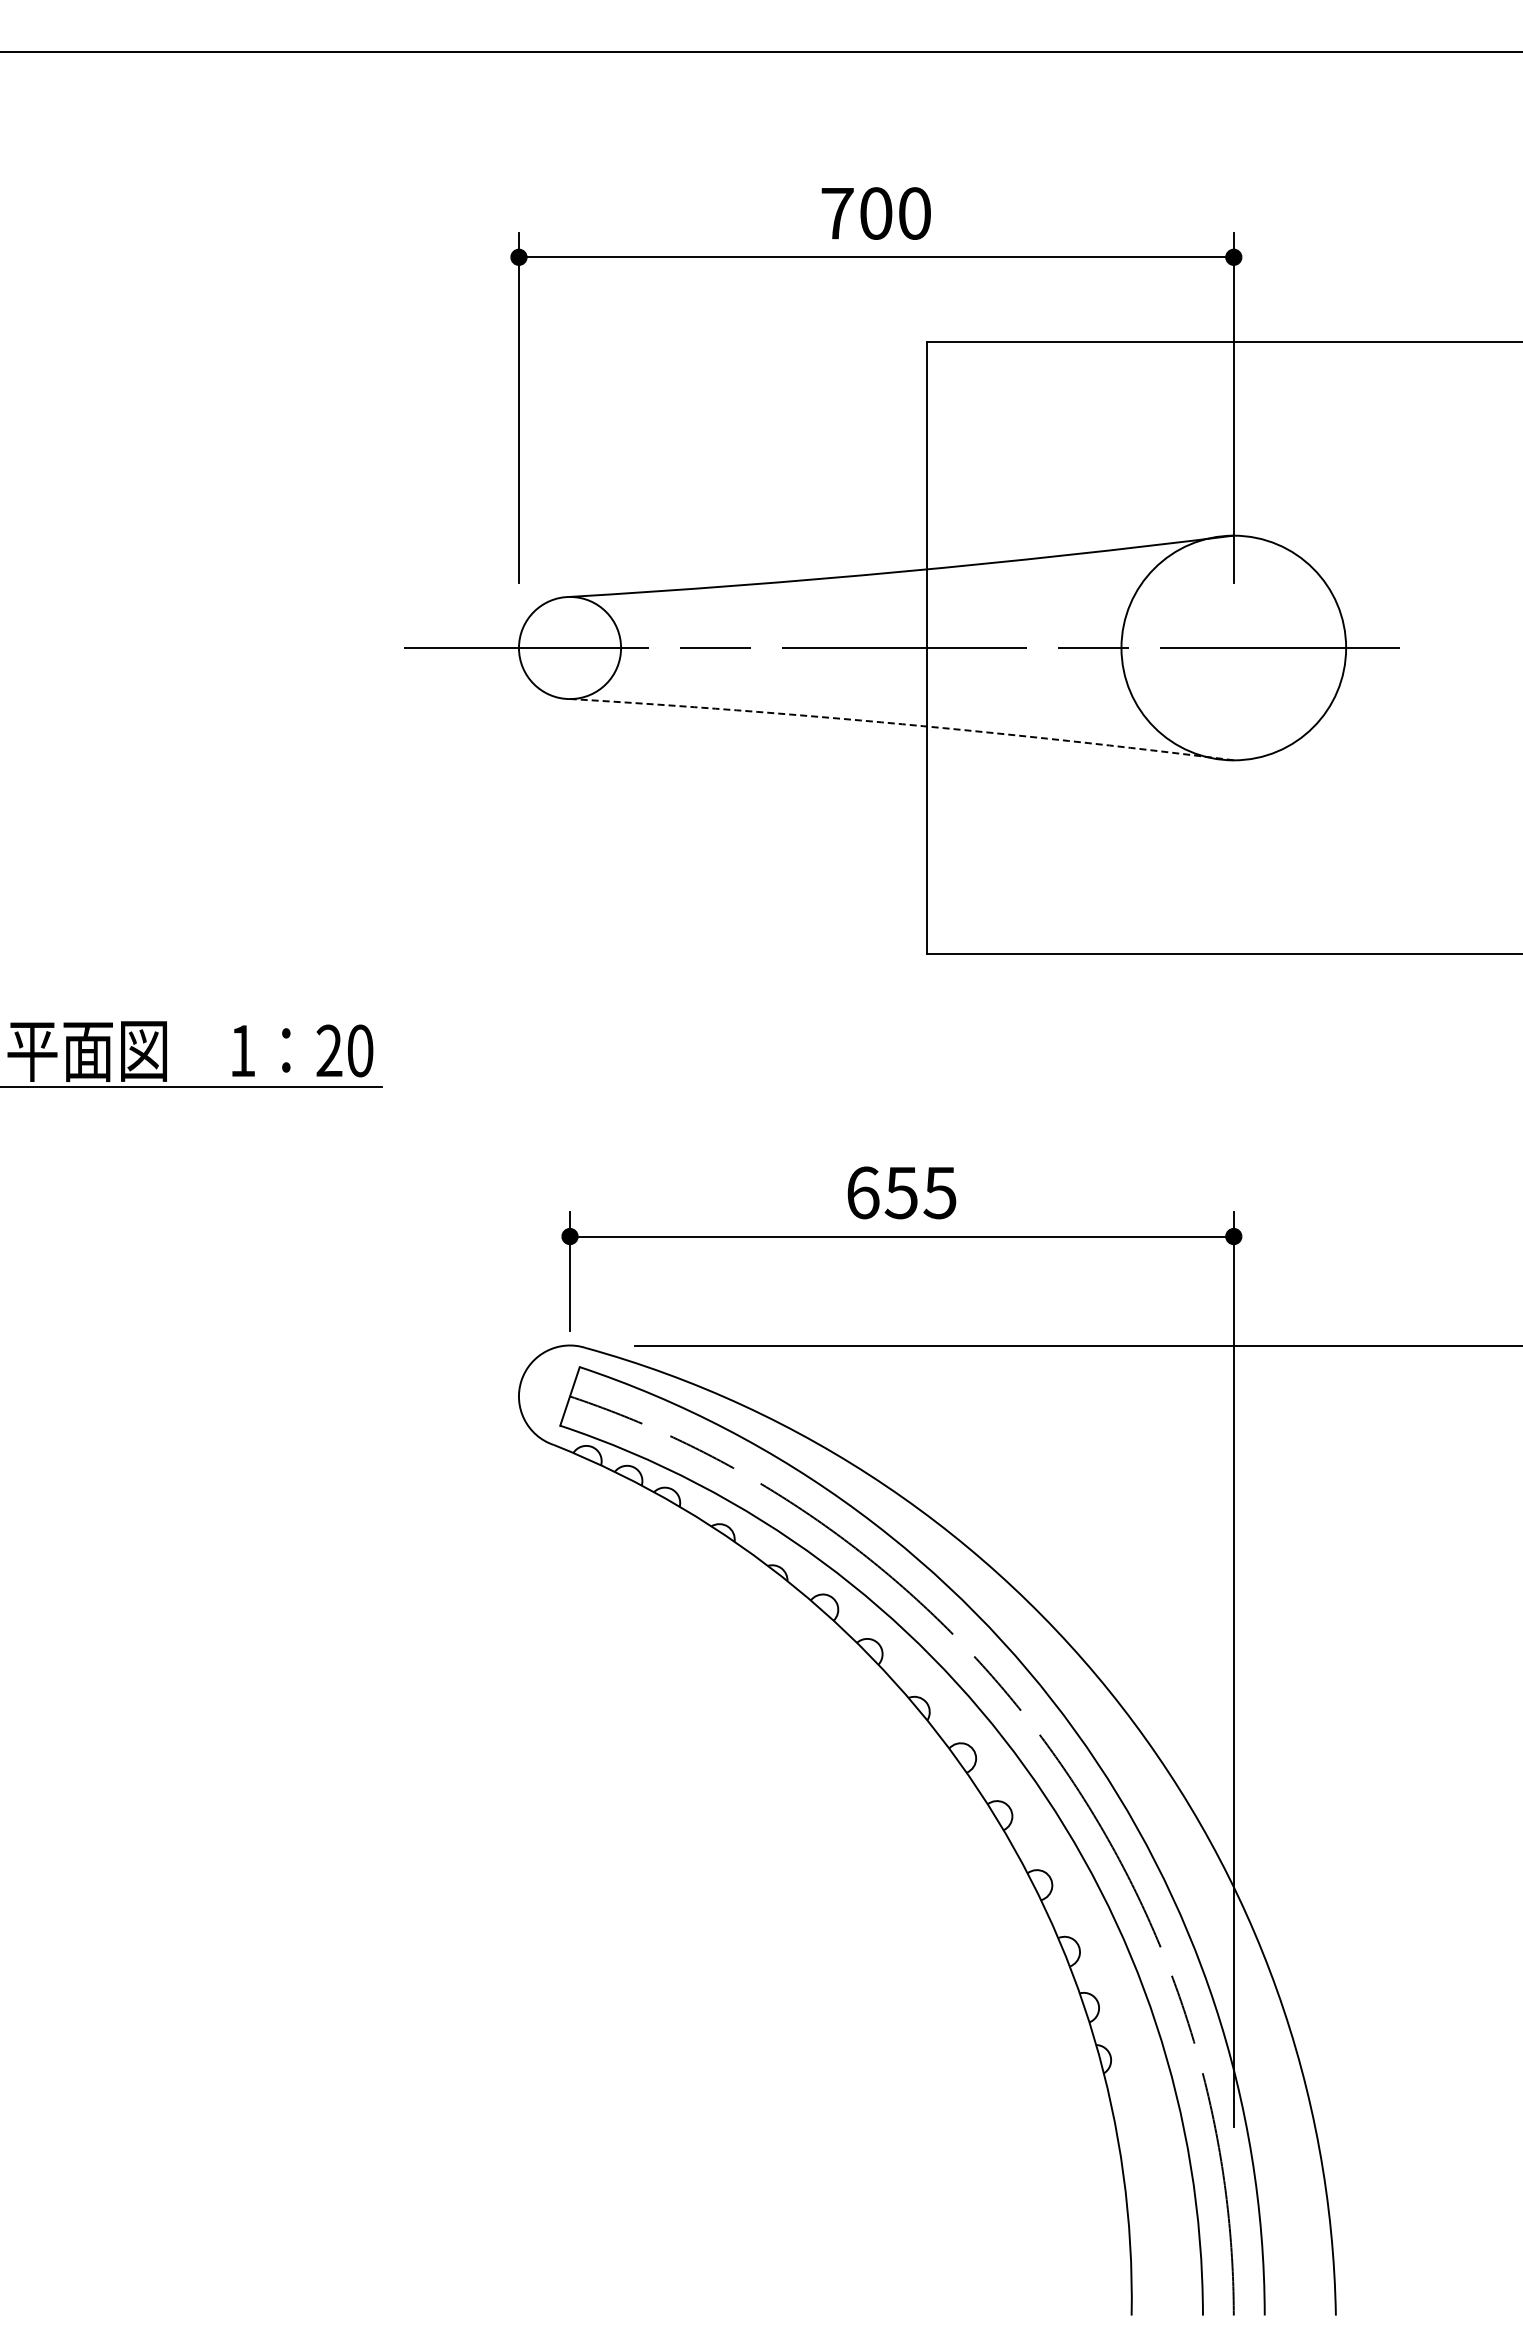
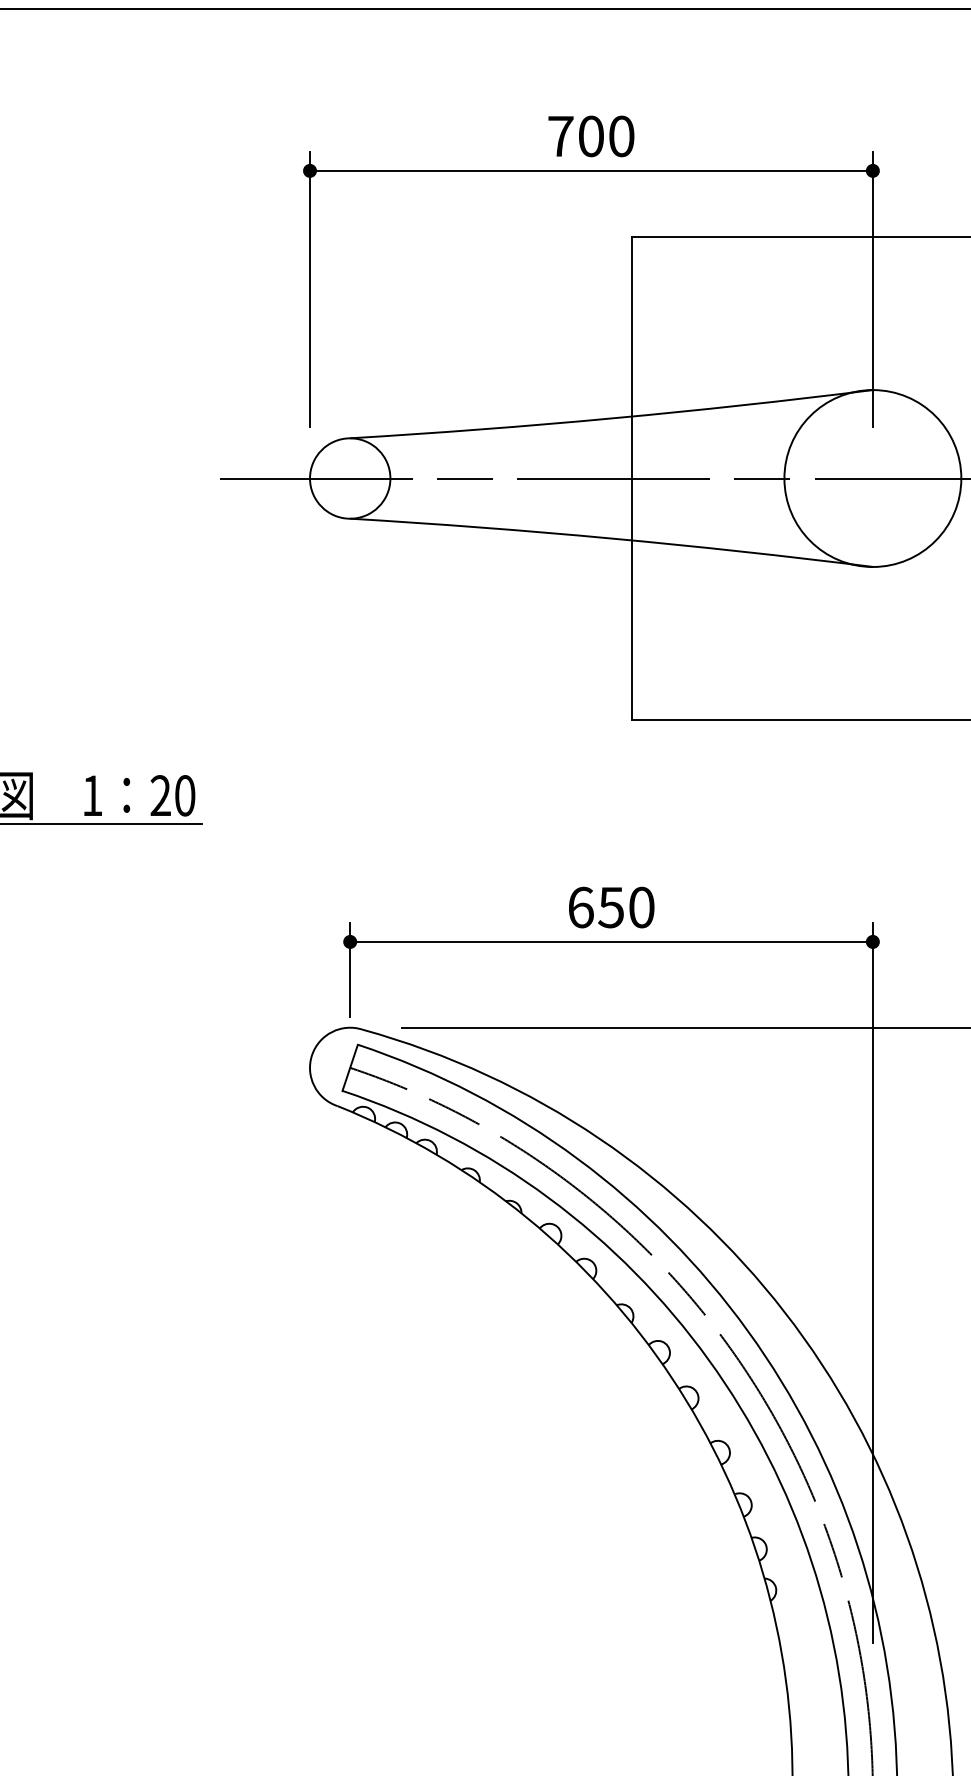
arc: (902, 724) -> (612, 538), dashed -> solid
text: (939, 1192) -> (641, 907), 655 -> 650

